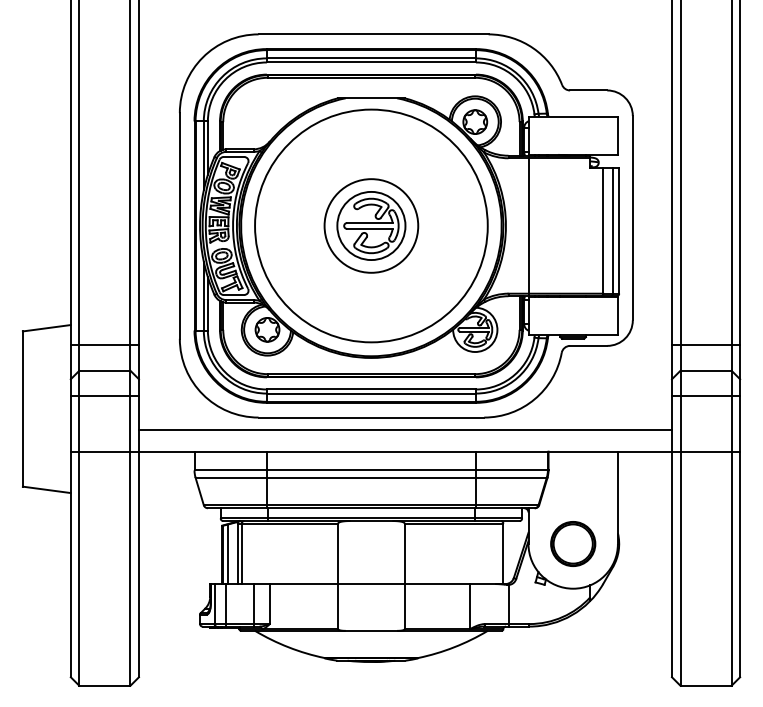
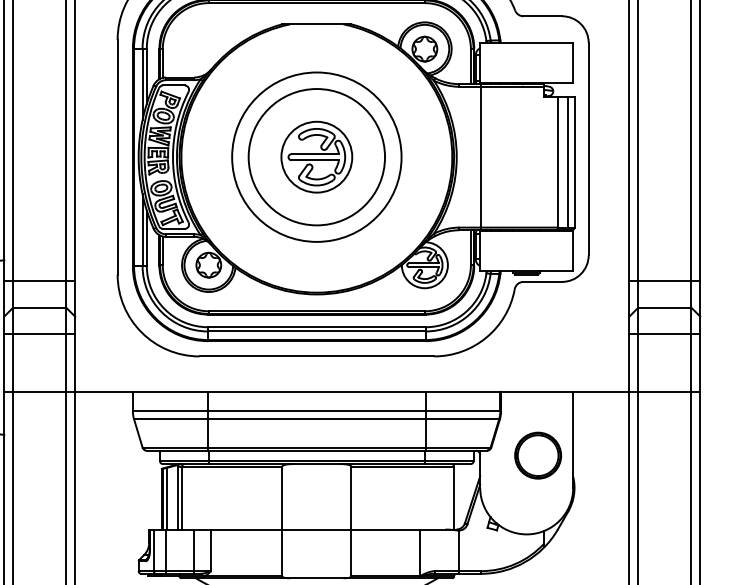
circle: (371, 225) -> (316, 156), size x0.7
circle: (371, 225) -> (316, 156), size x1.4
line: (404, 430) -> (351, 369), removed
part: (573, 543) -> (538, 455), moved

